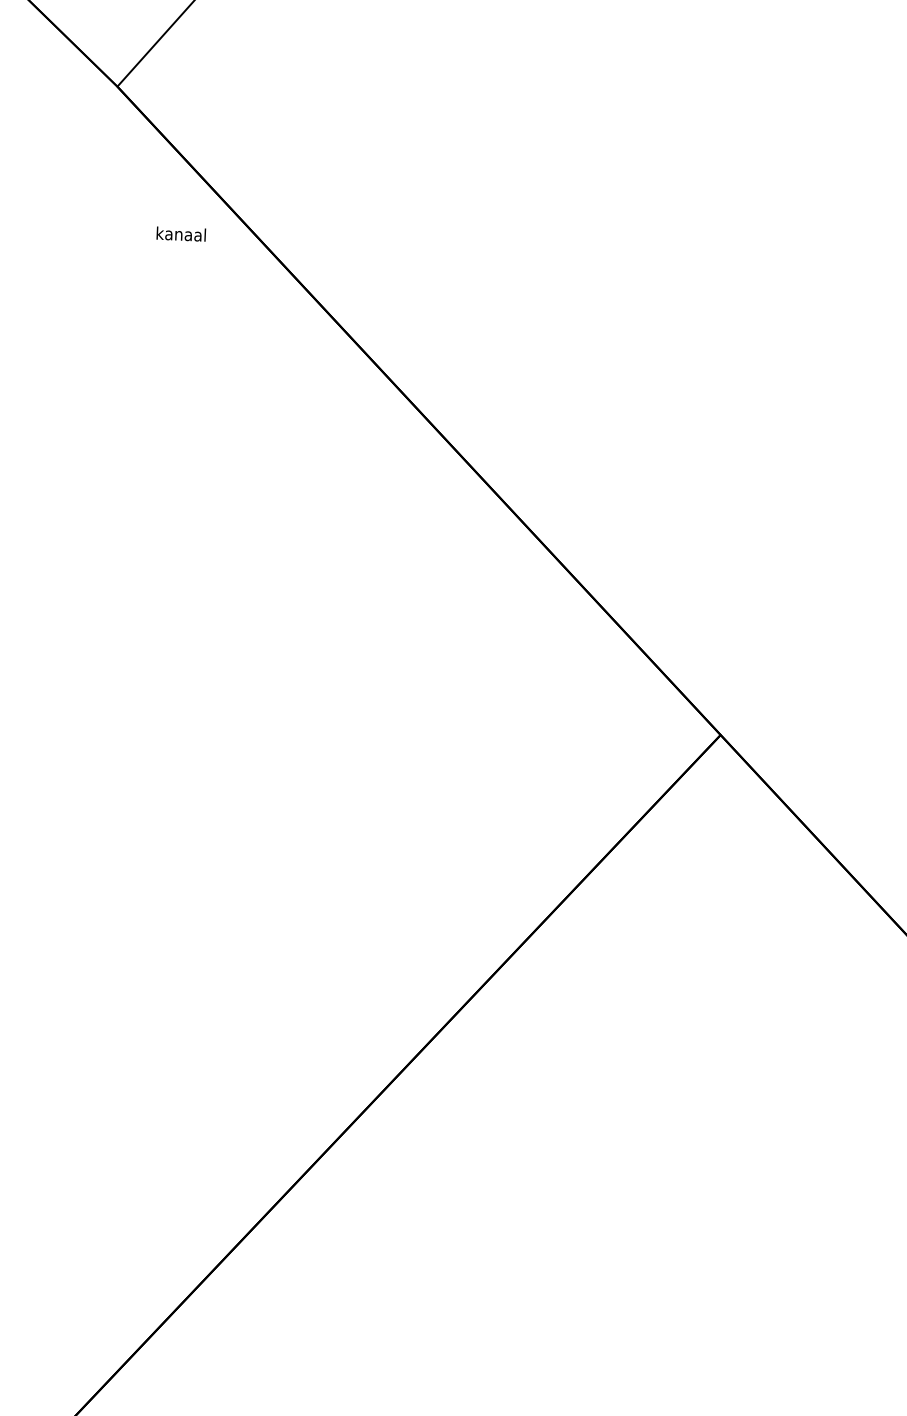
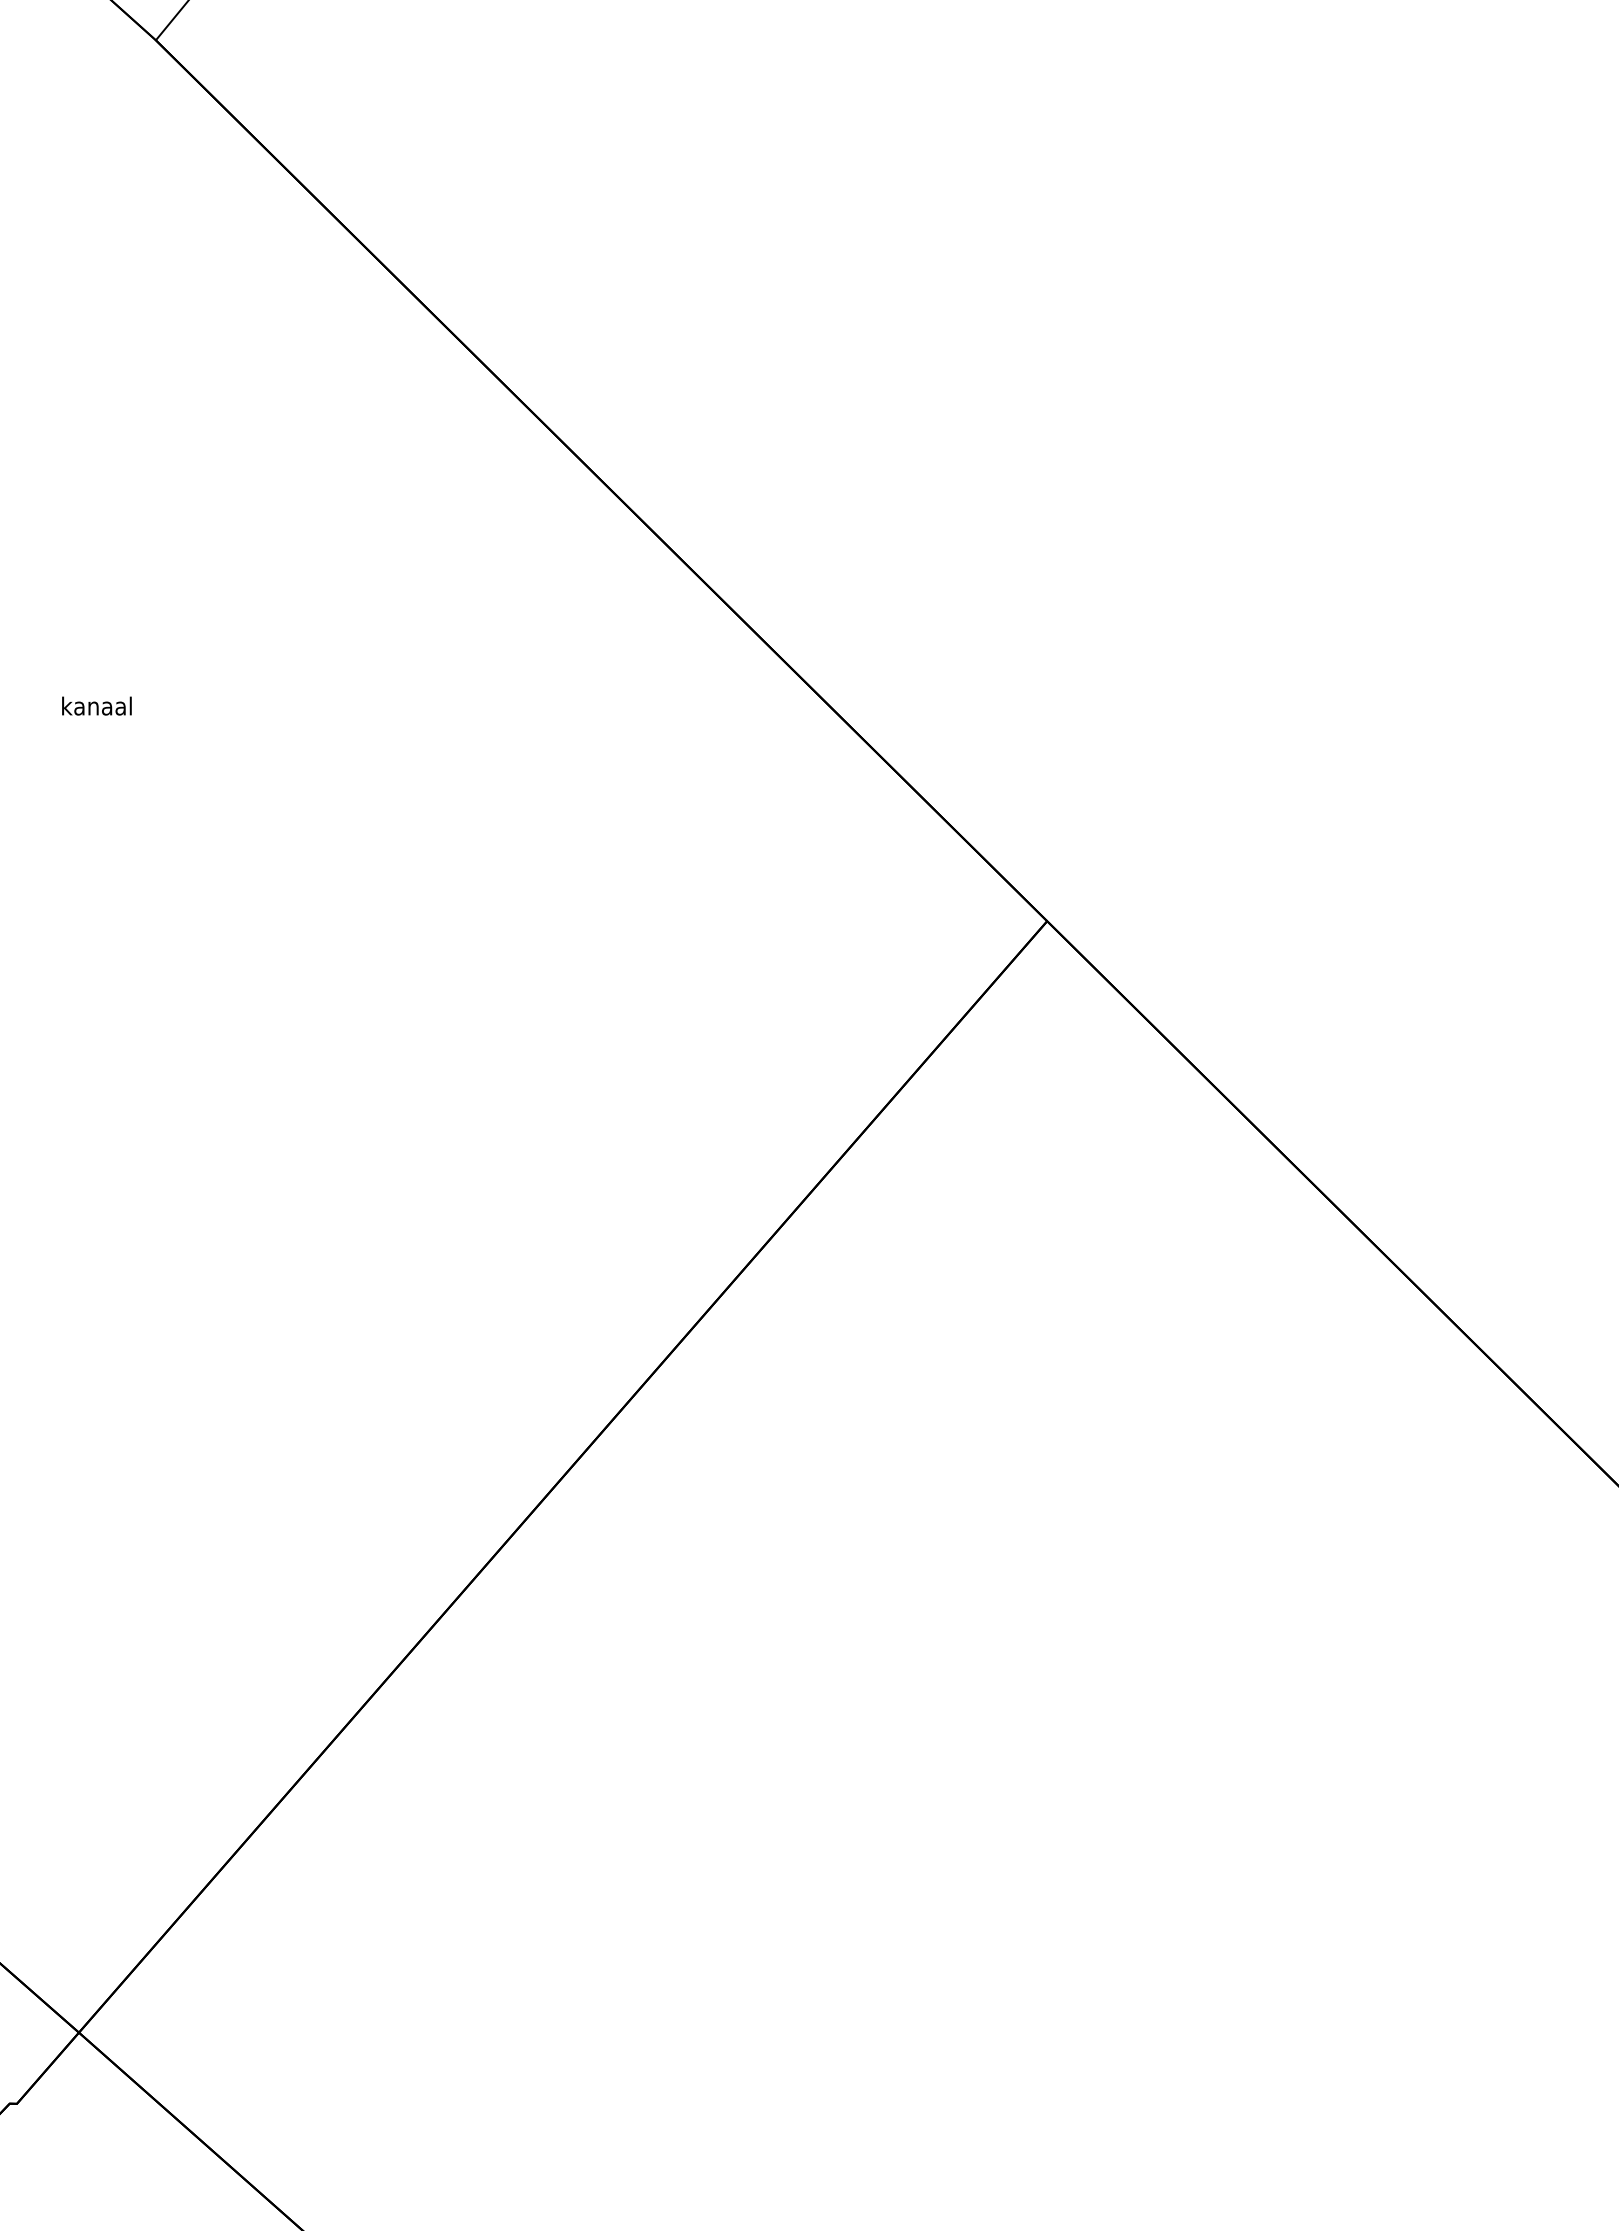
text: (181, 233) -> (96, 705), moved

